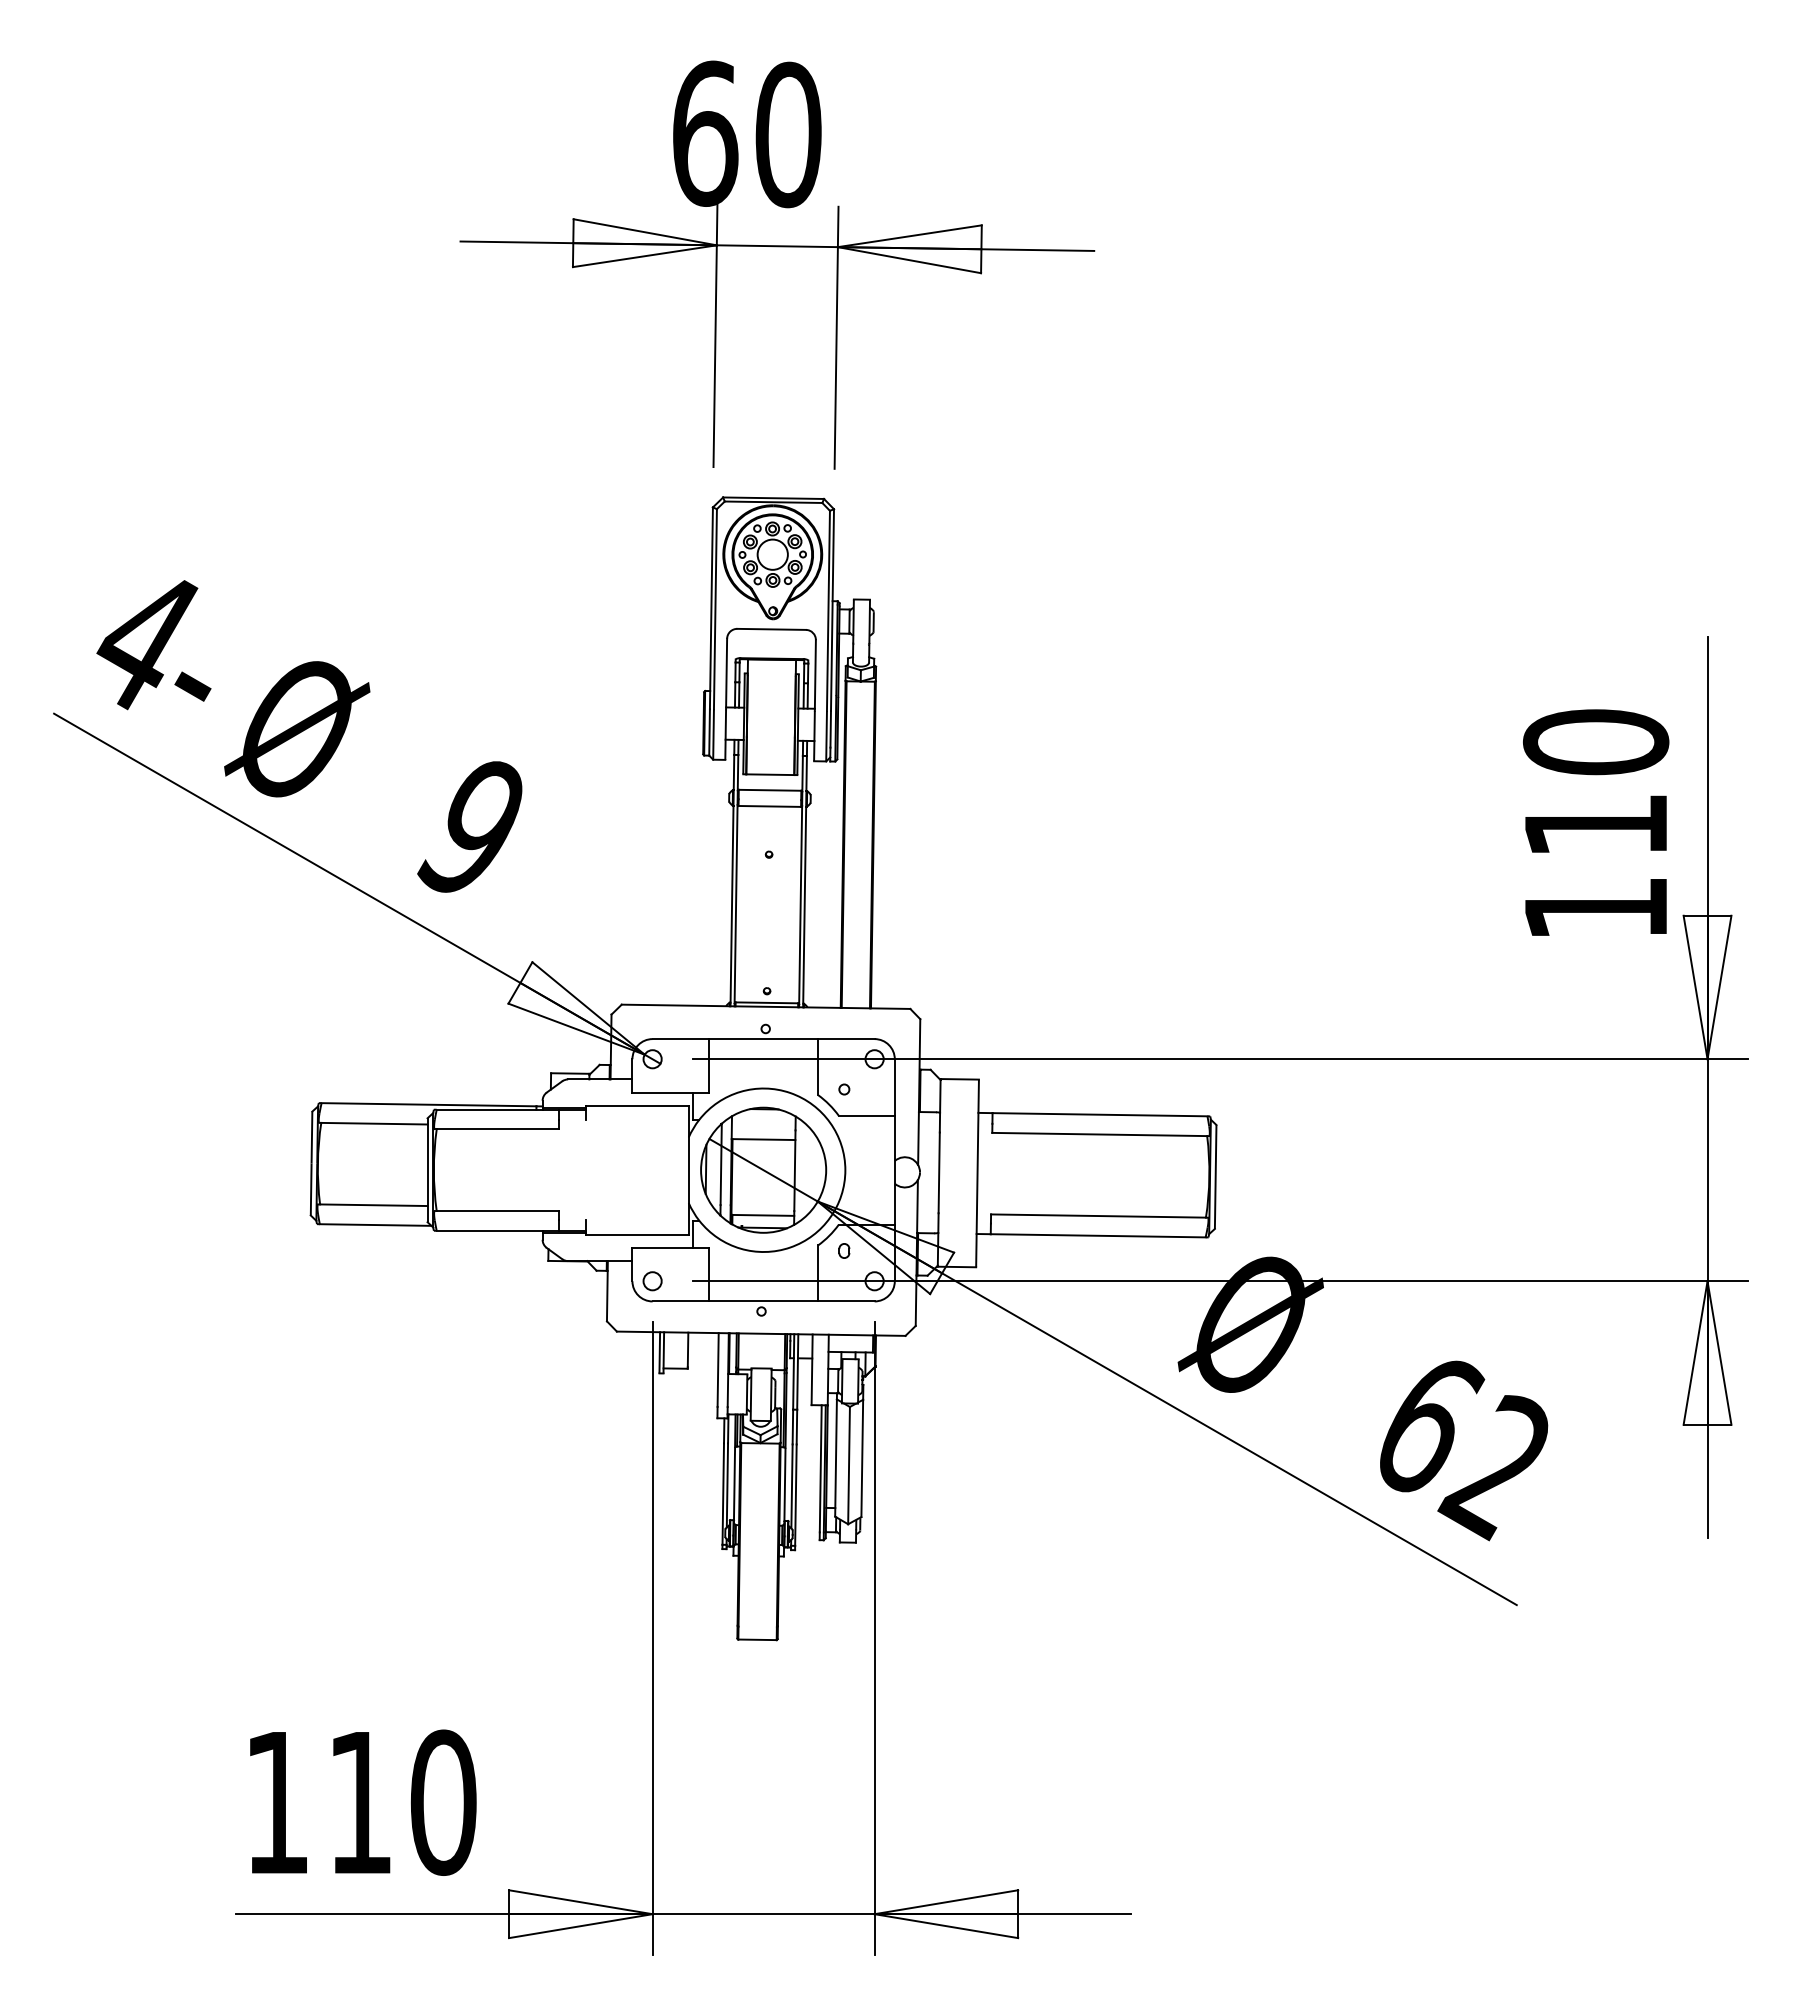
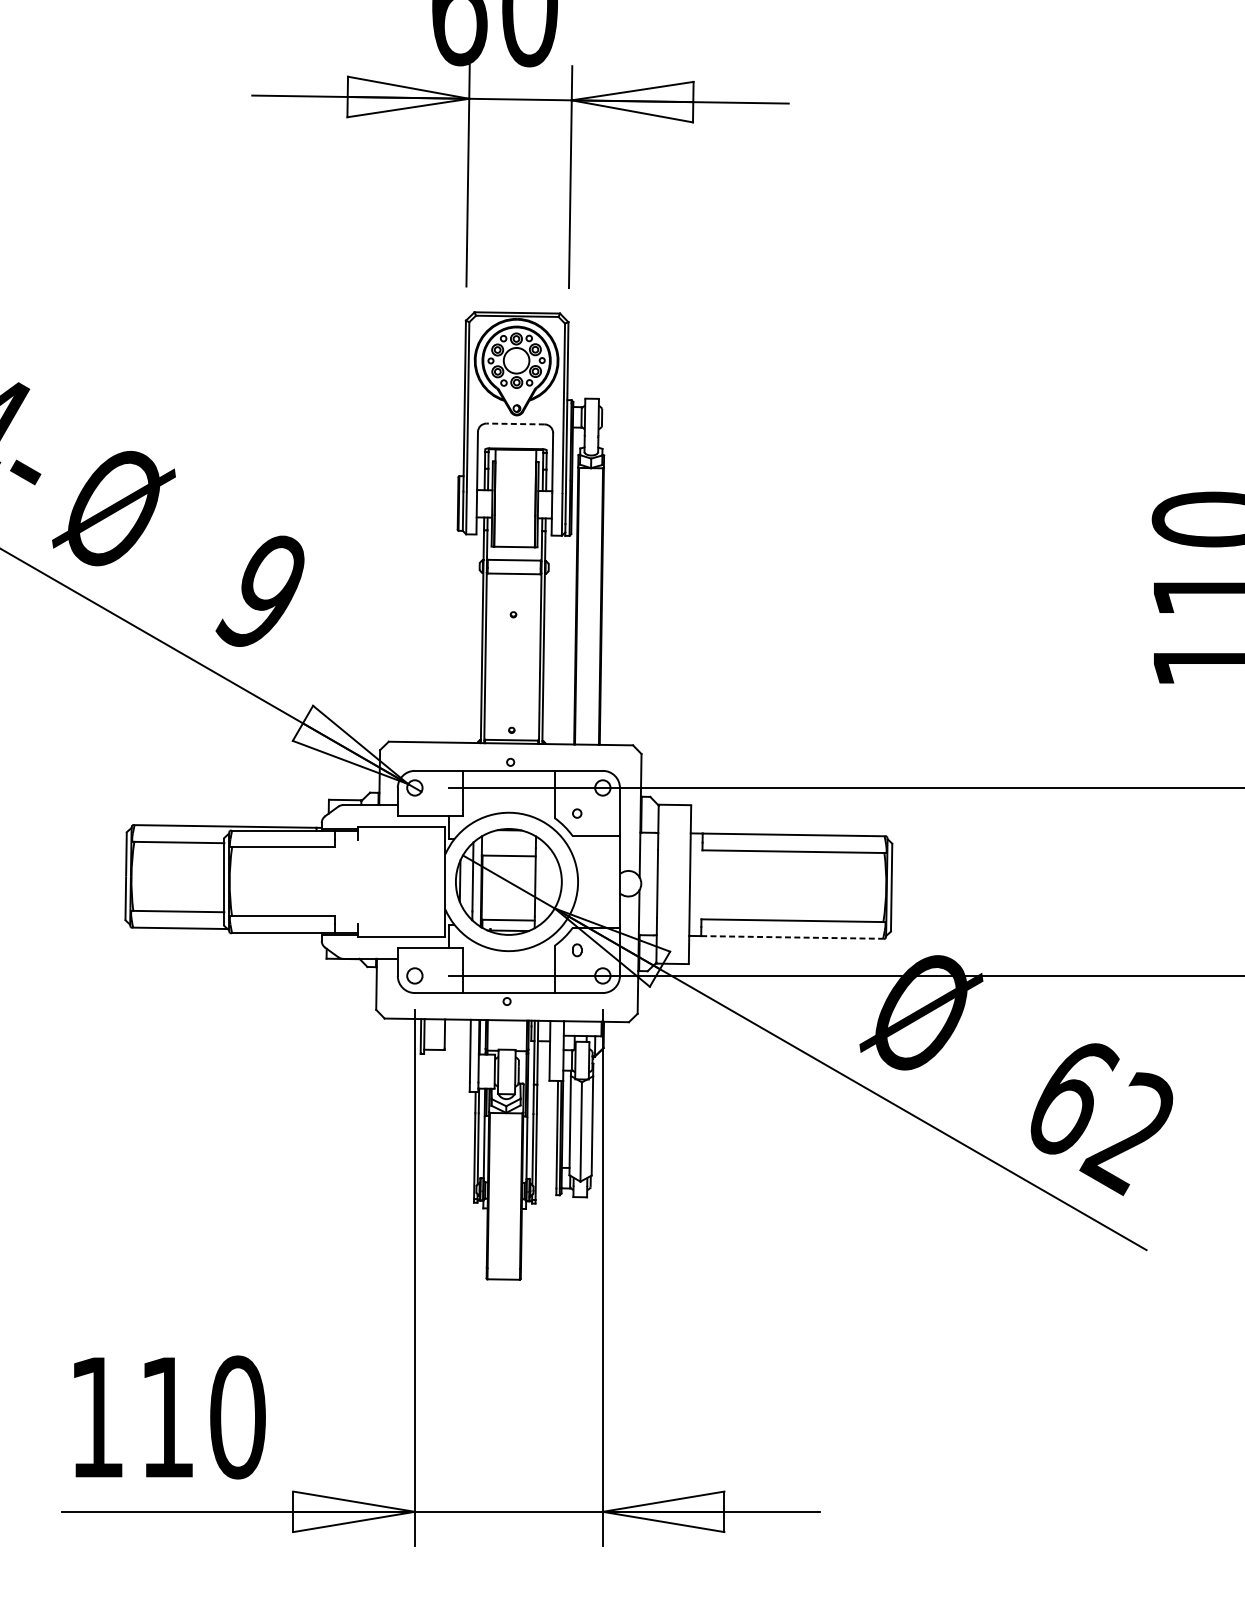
line: (771, 629) -> (515, 424), solid -> dashed
line: (1098, 1235) -> (792, 937), solid -> dashed

